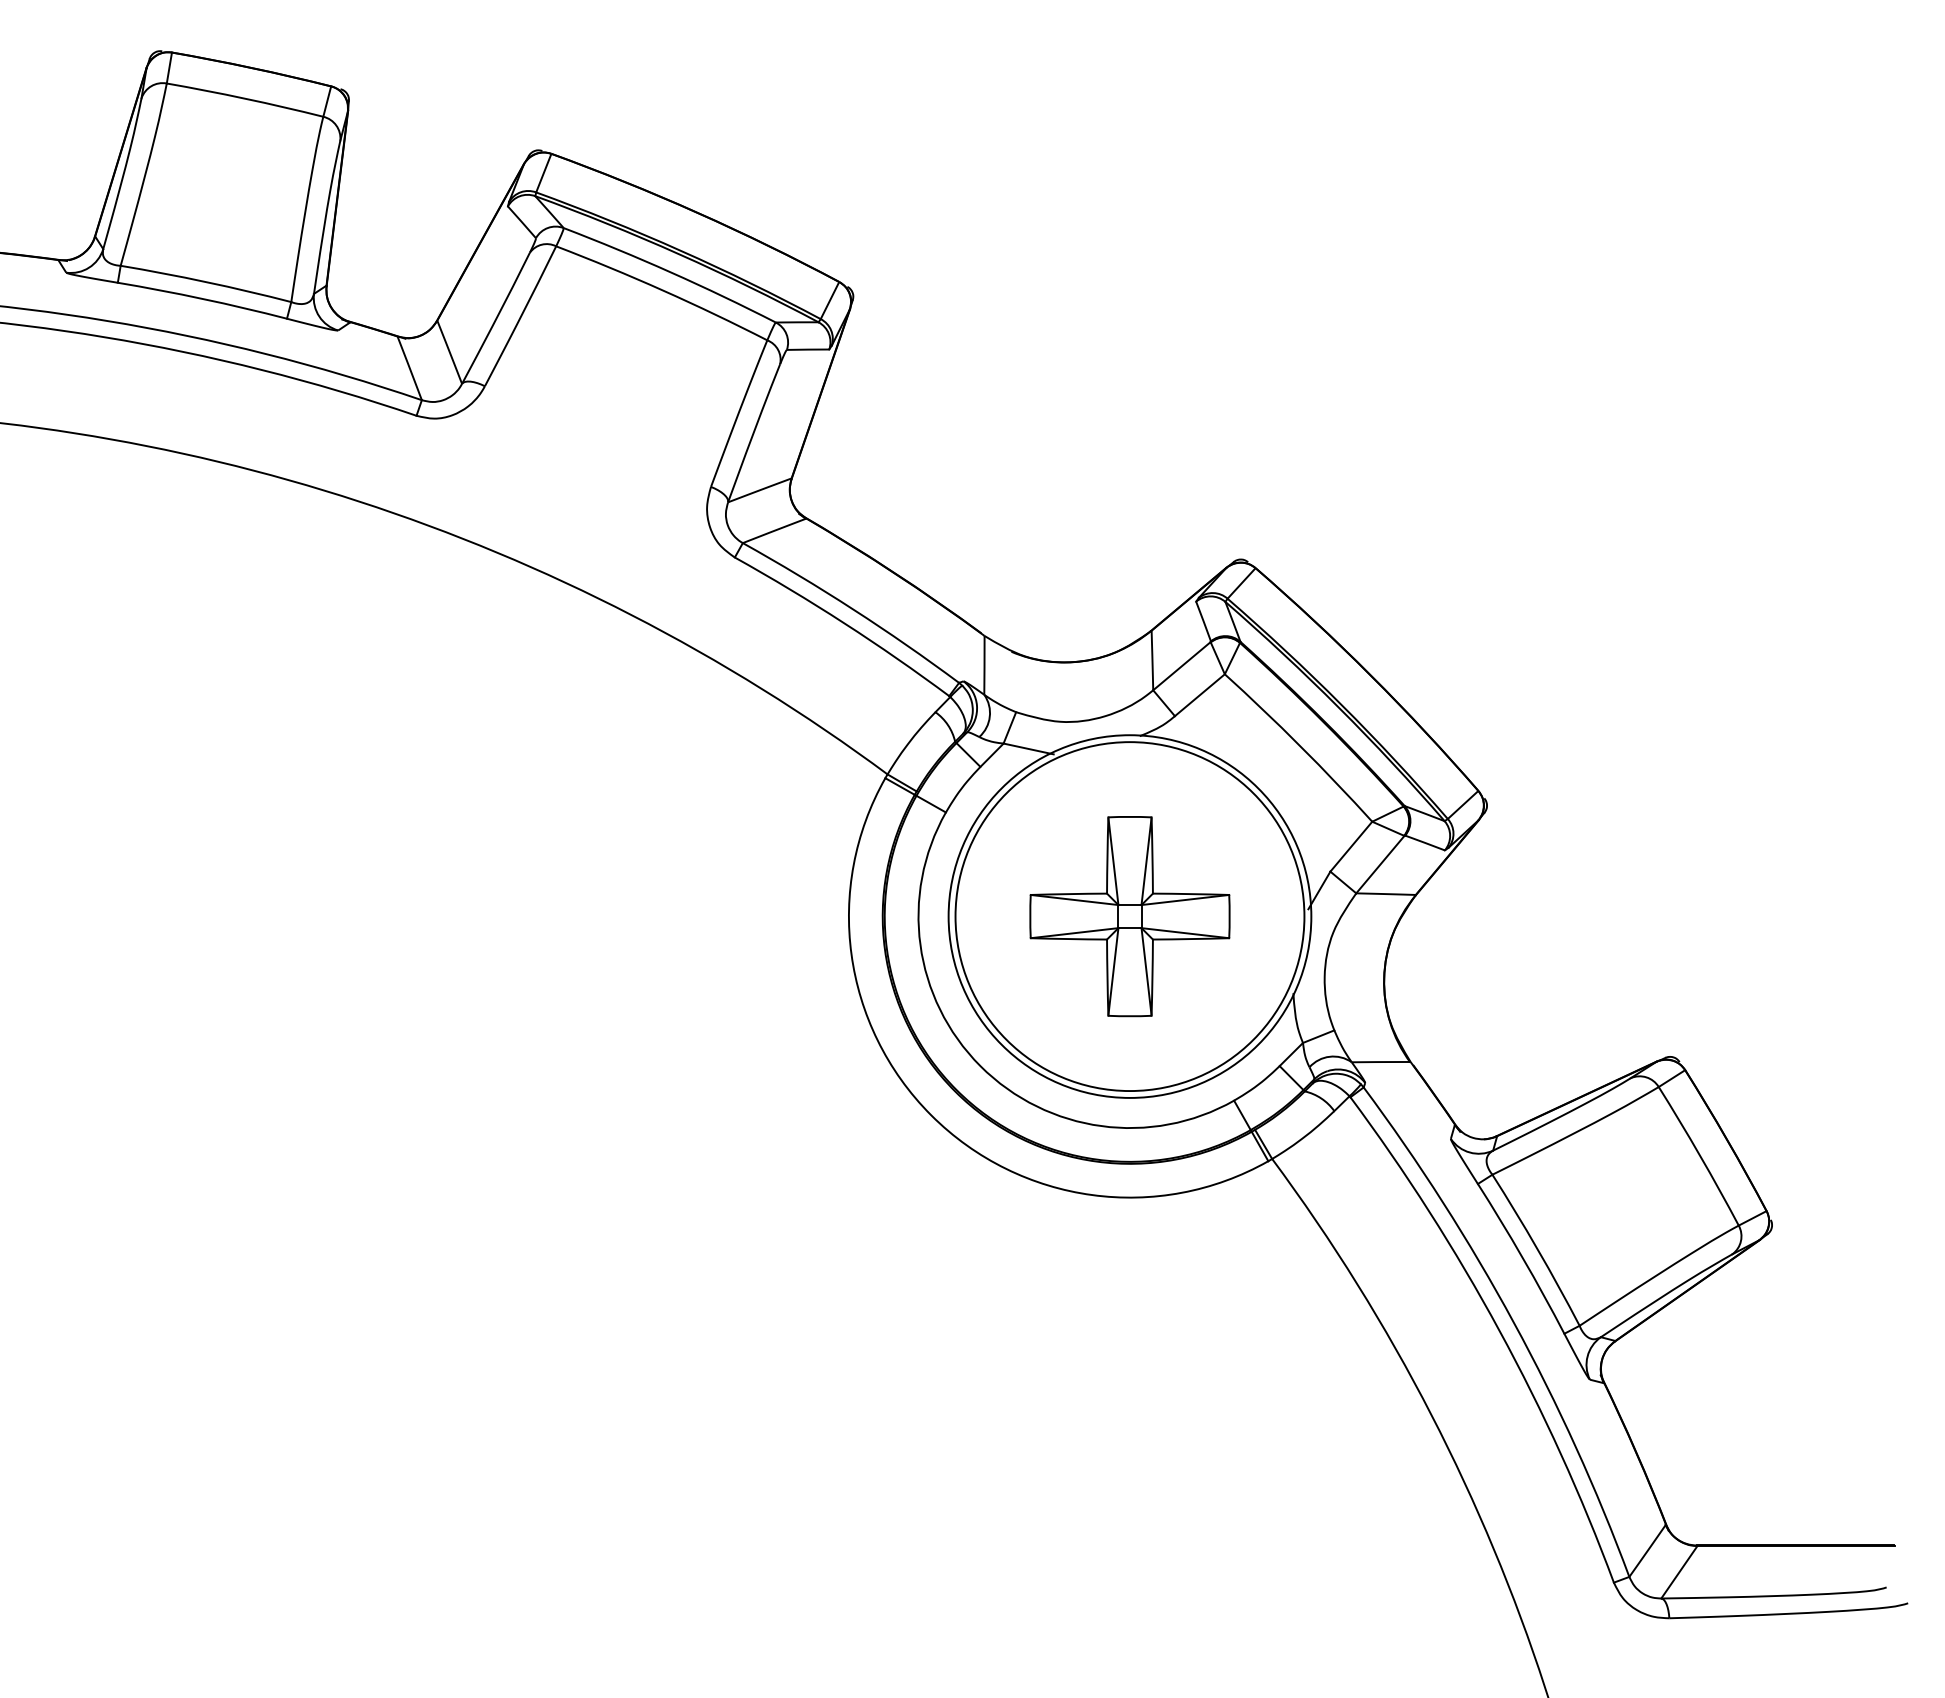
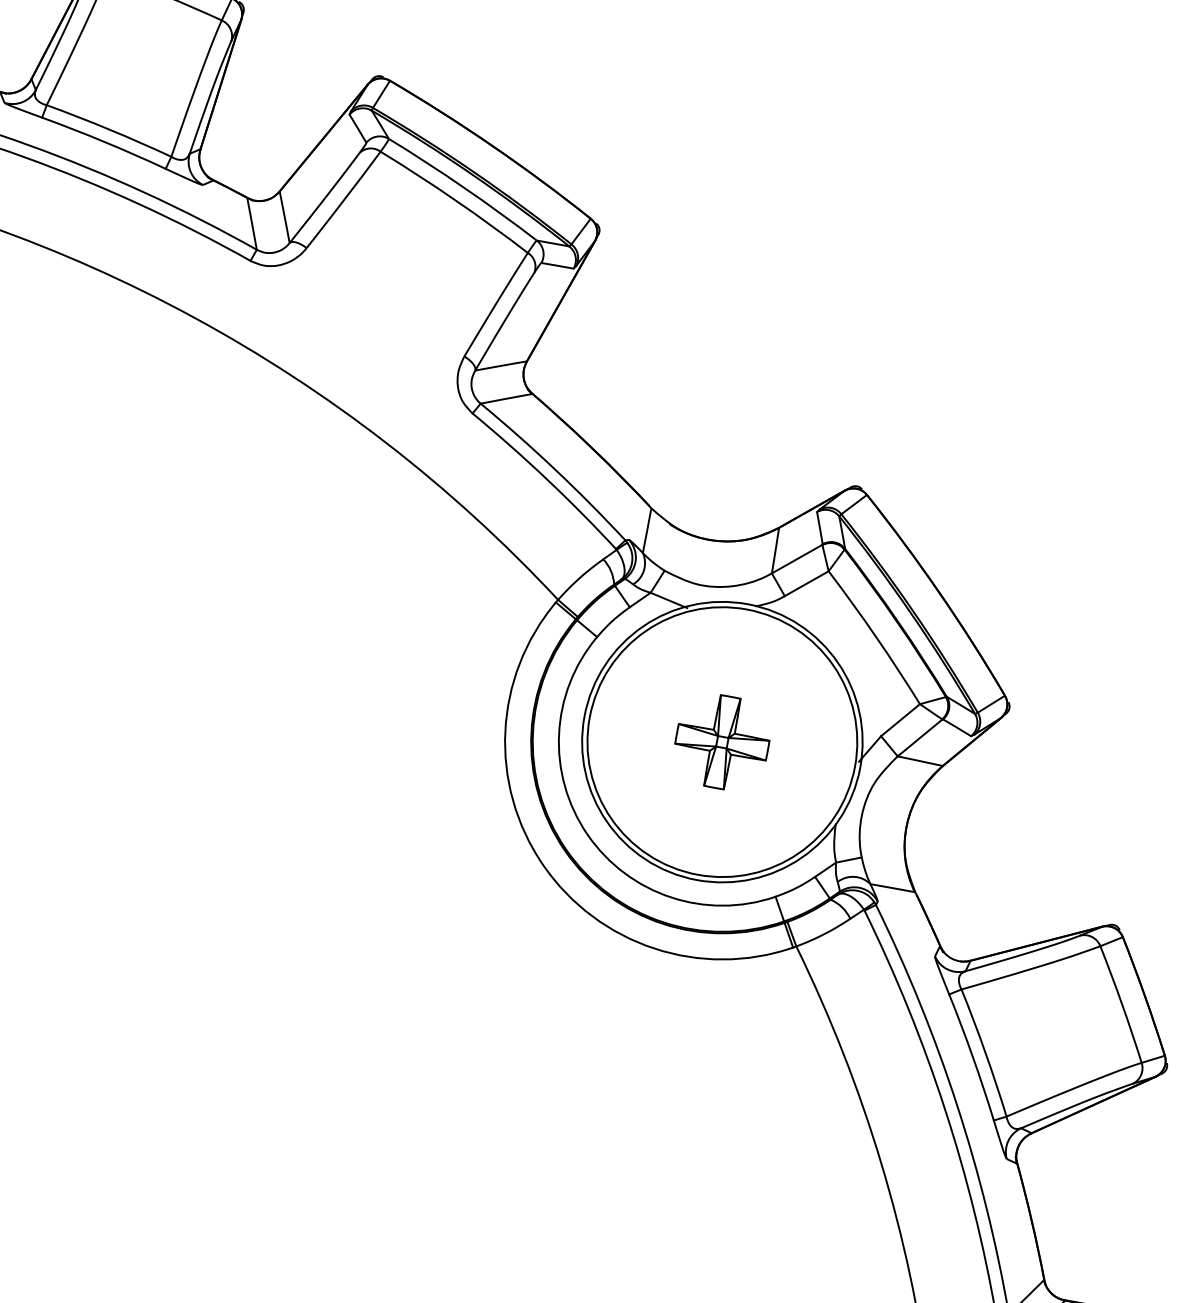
part: (1129, 916) -> (722, 742), size x0.6

